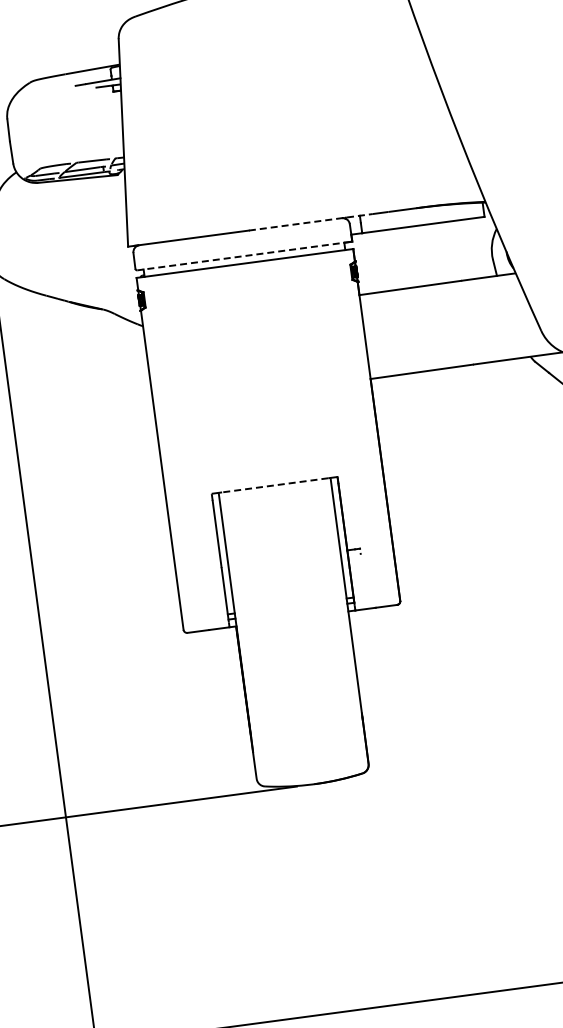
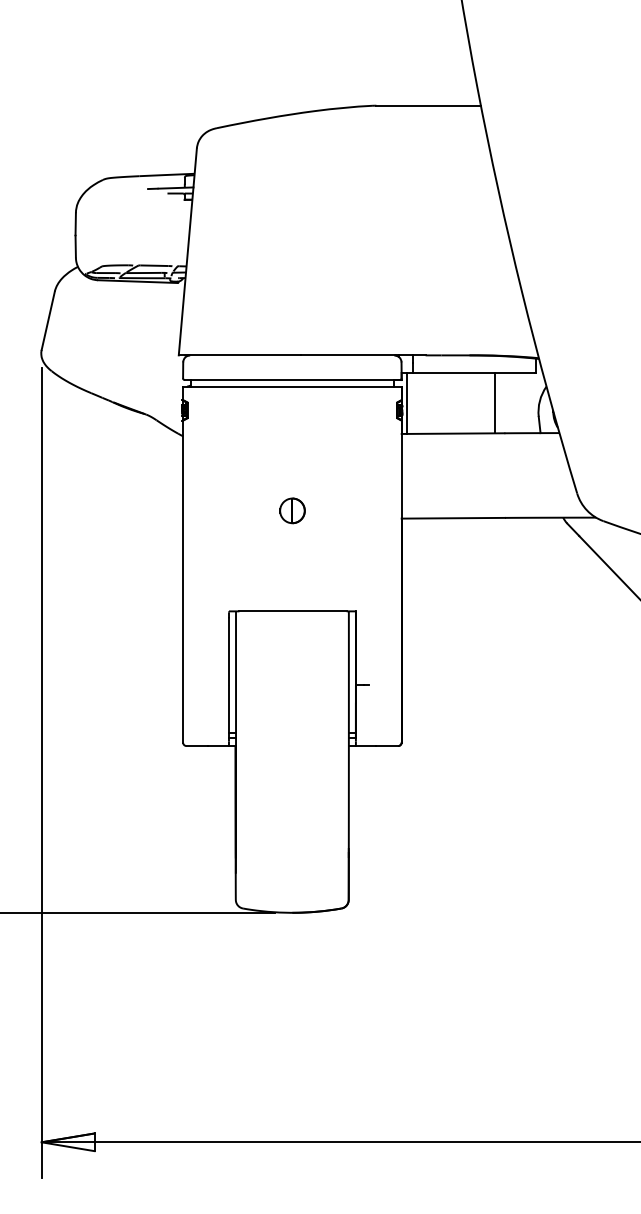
line: (311, 222) -> (363, 355), dashed -> solid
line: (448, 251) -> (495, 402), added
line: (244, 256) -> (292, 380), dashed -> solid
line: (360, 263) -> (406, 402), added
part: (261, 385) -> (292, 510), added
line: (275, 485) -> (293, 611), dashed -> solid

